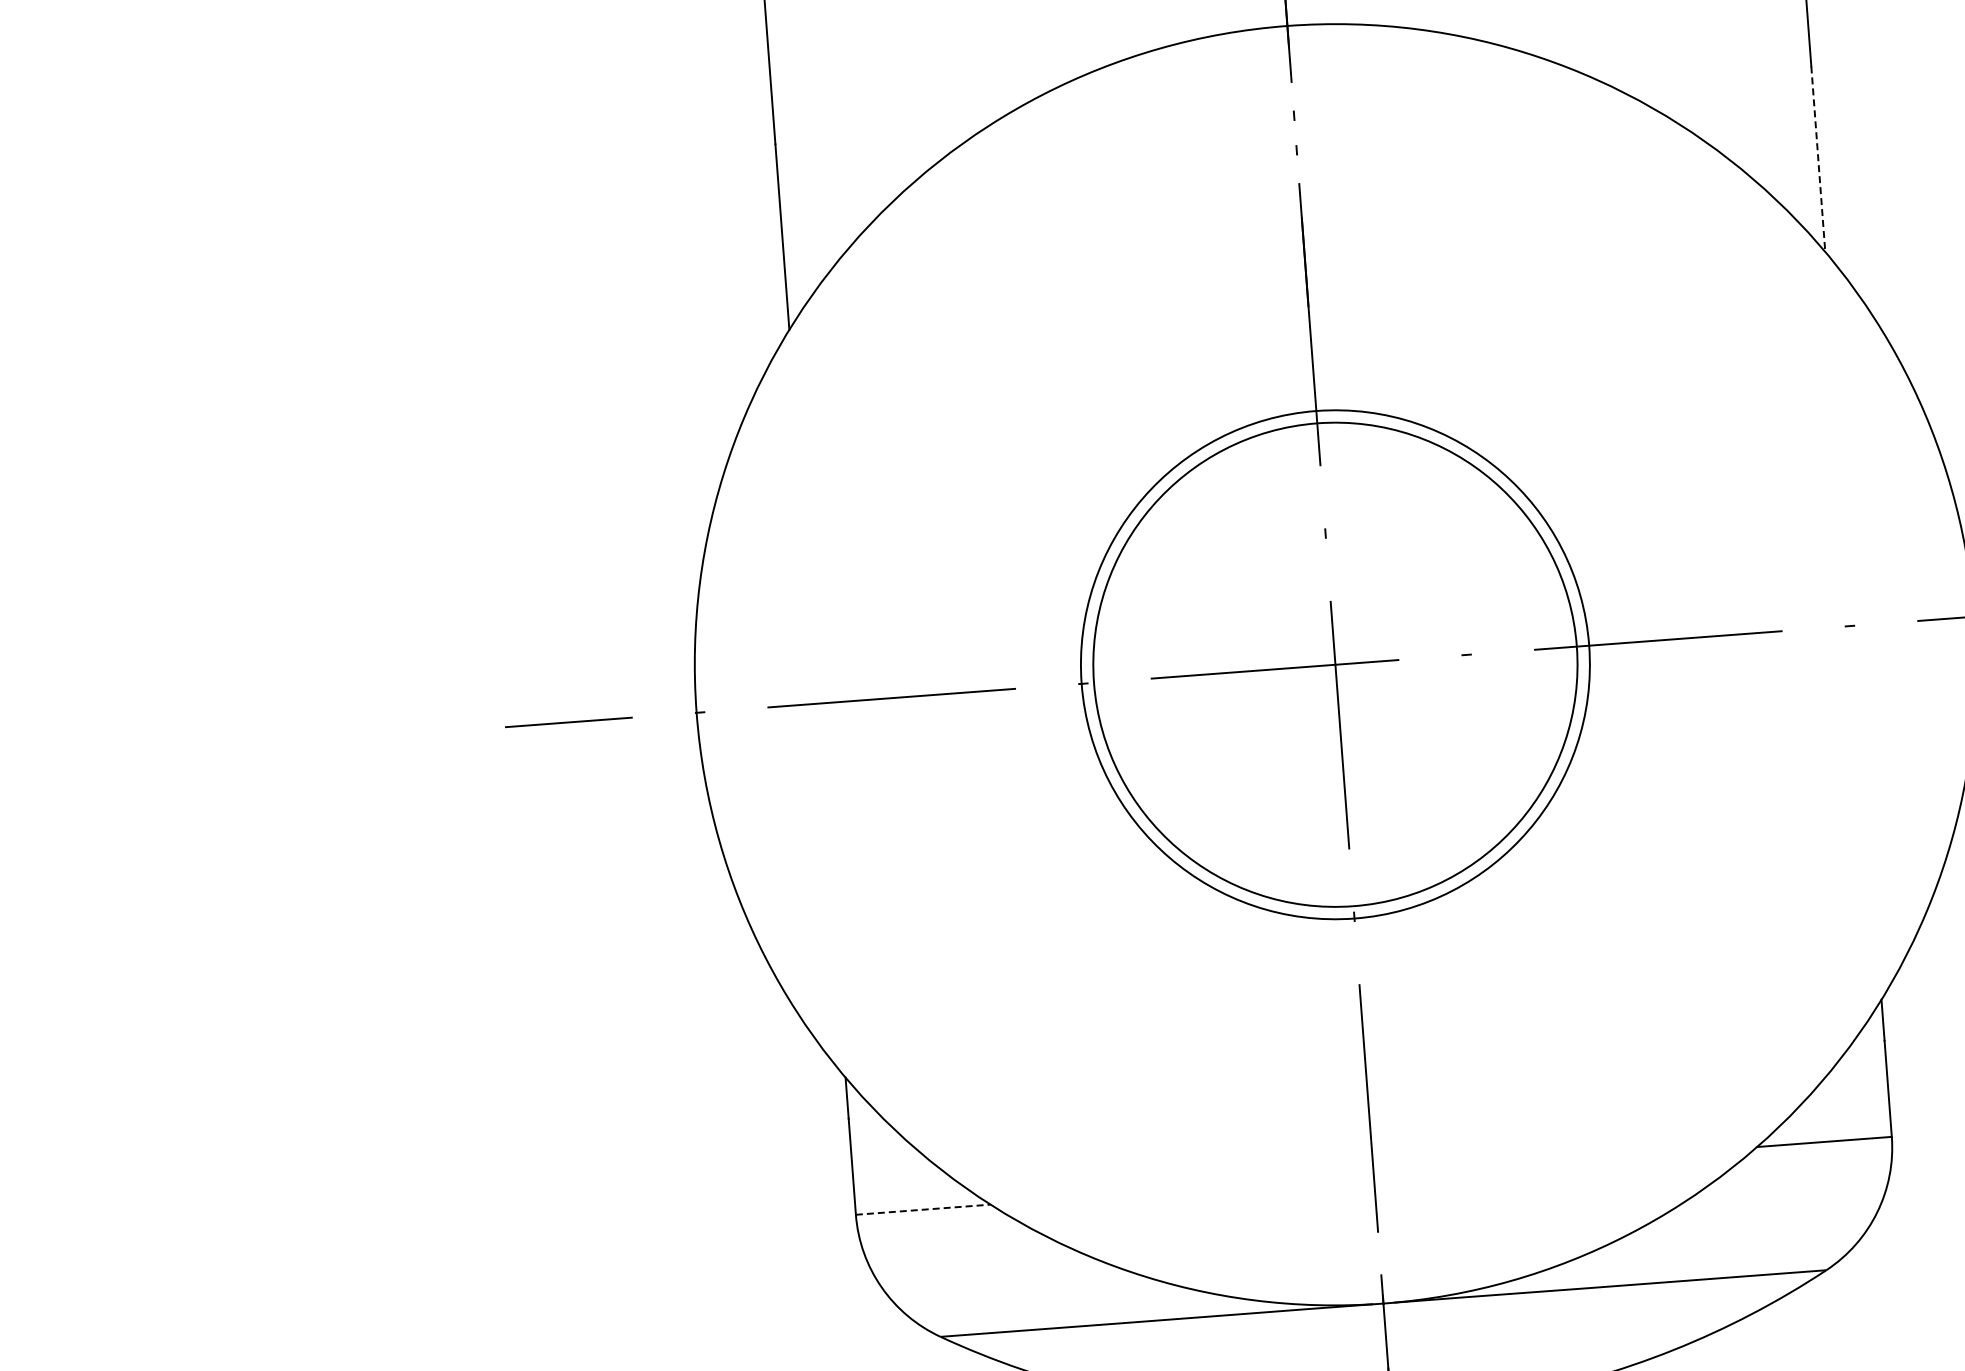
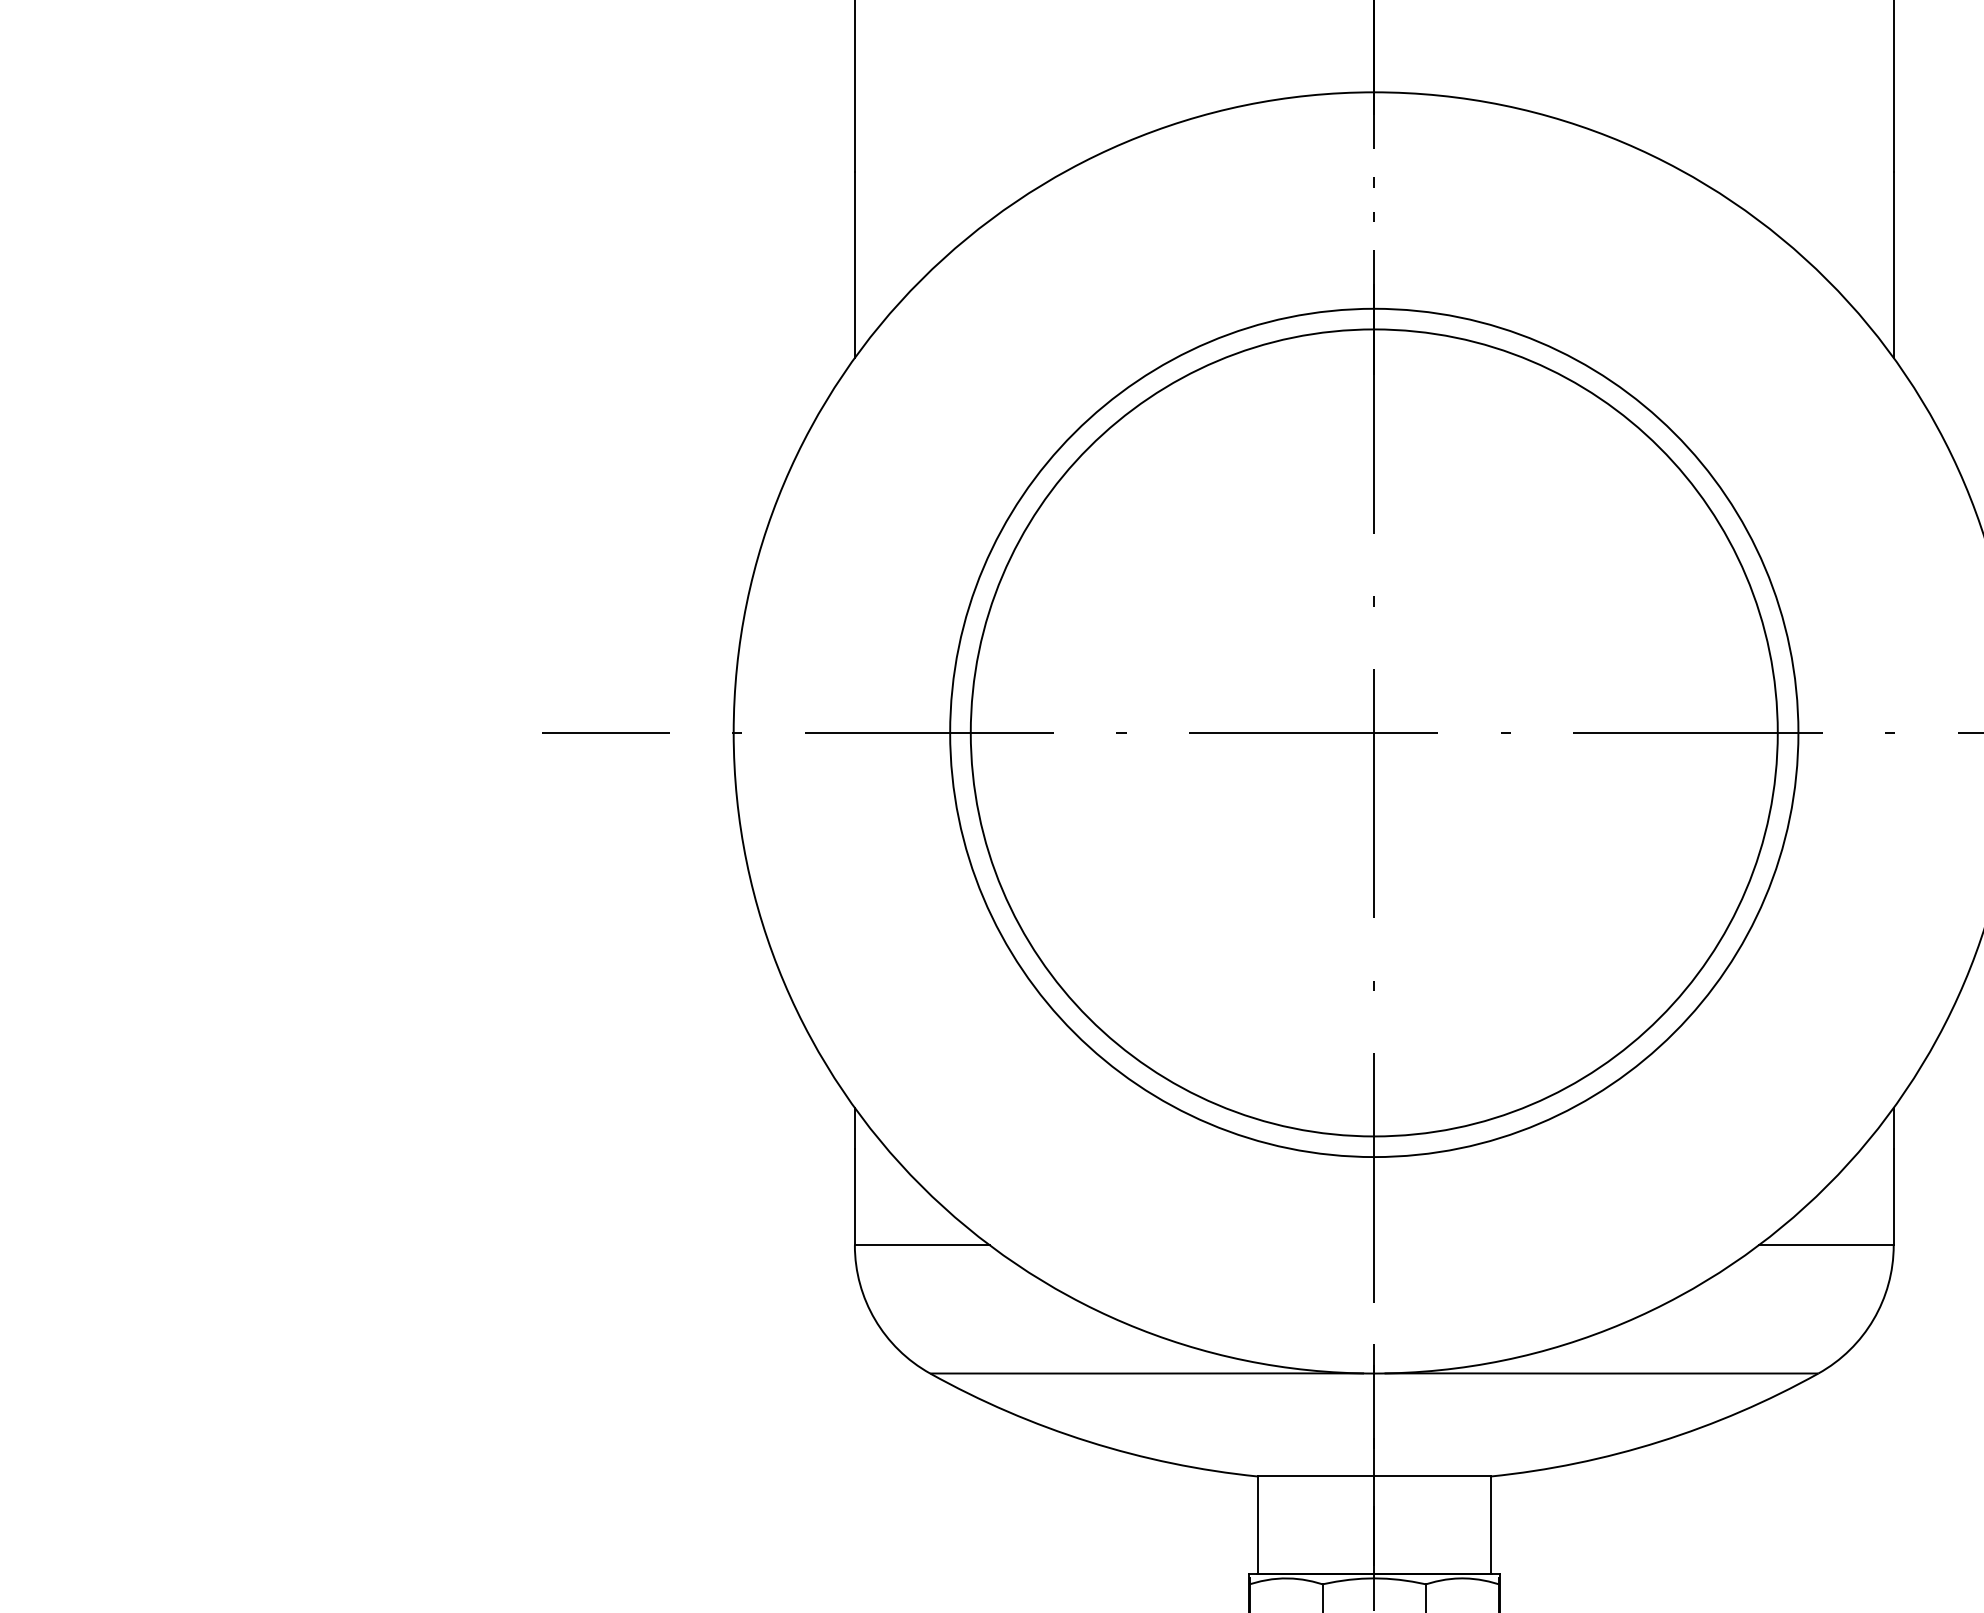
line: (1818, 159) -> (1893, 265), dashed -> solid
circle: (1334, 664) -> (1373, 732), size x1.67
circle: (1335, 664) -> (1374, 732), size x1.67
line: (923, 1209) -> (922, 1245), dashed -> solid

